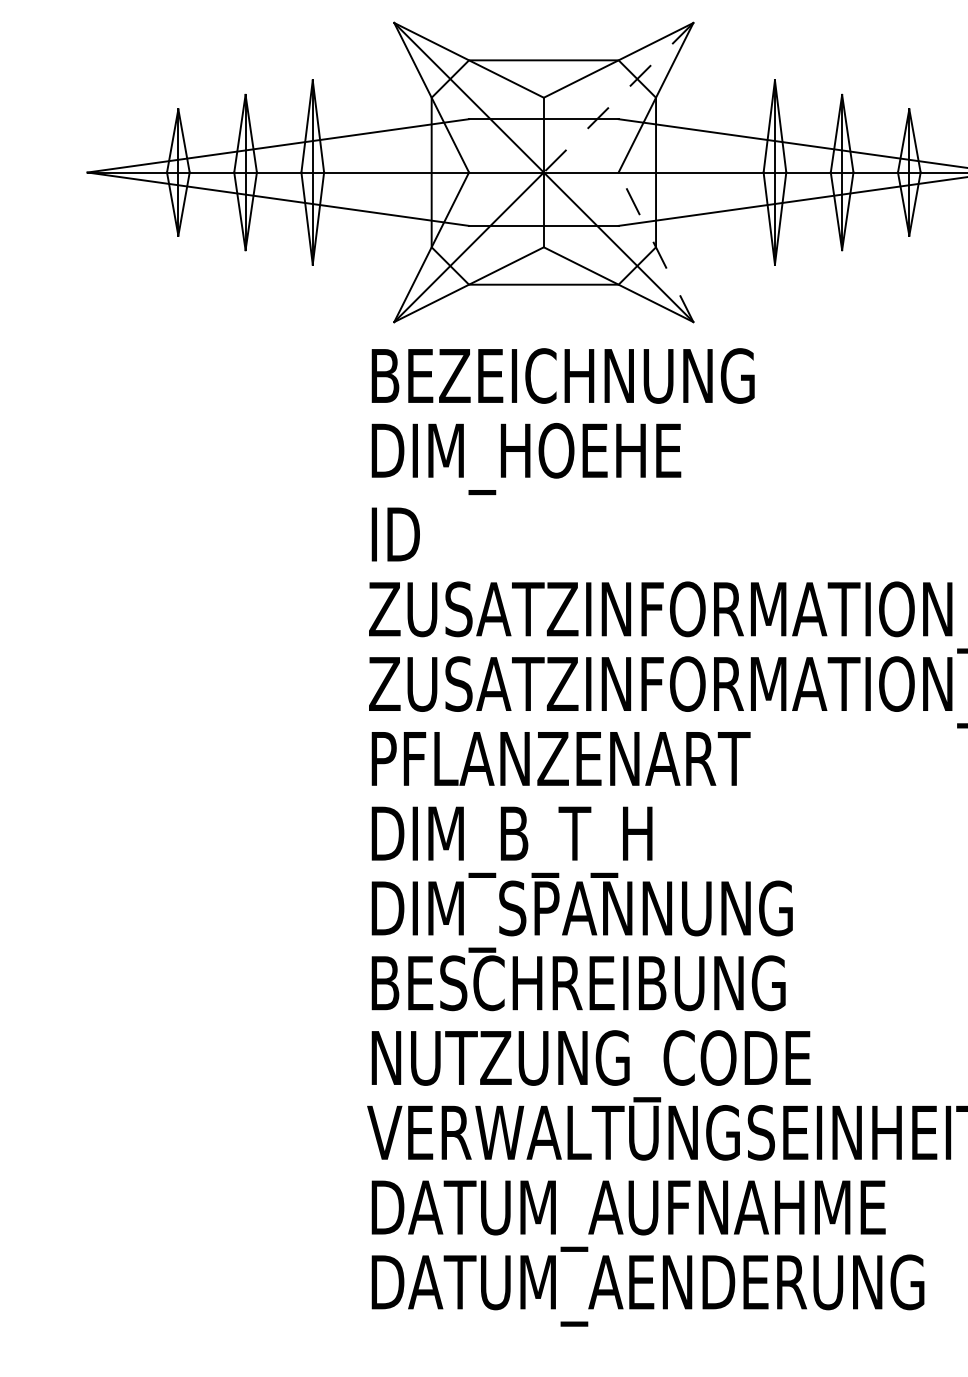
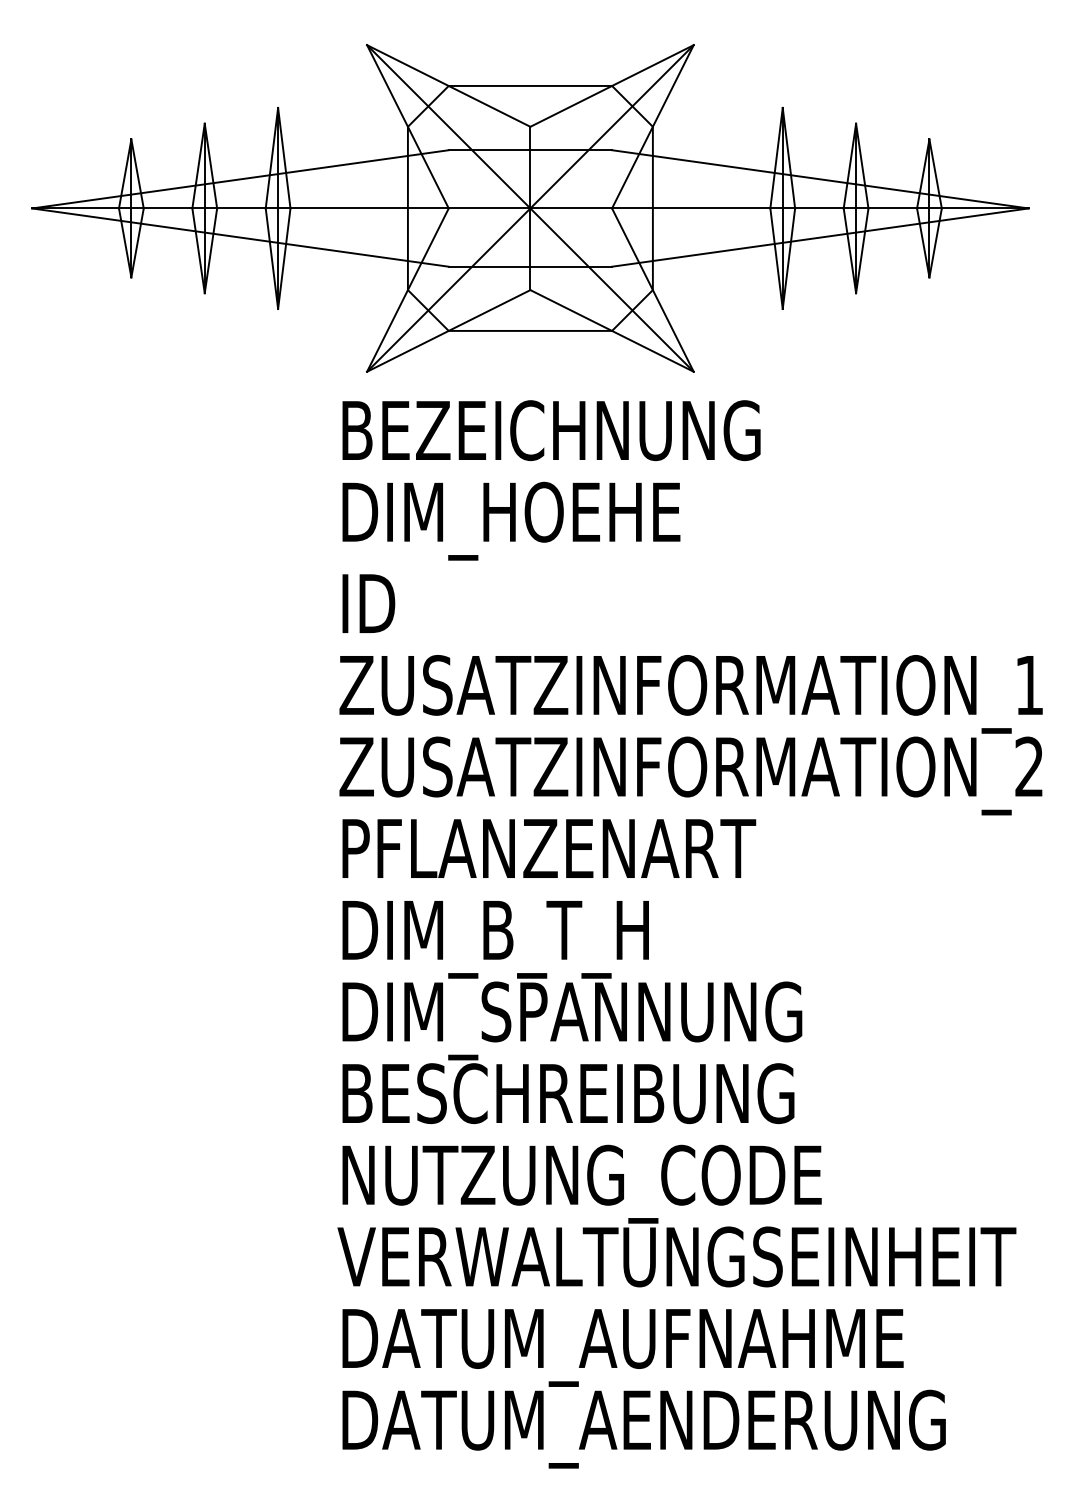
line: (618, 98) -> (611, 127), dashed -> solid
line: (655, 246) -> (652, 289), dashed -> solid

